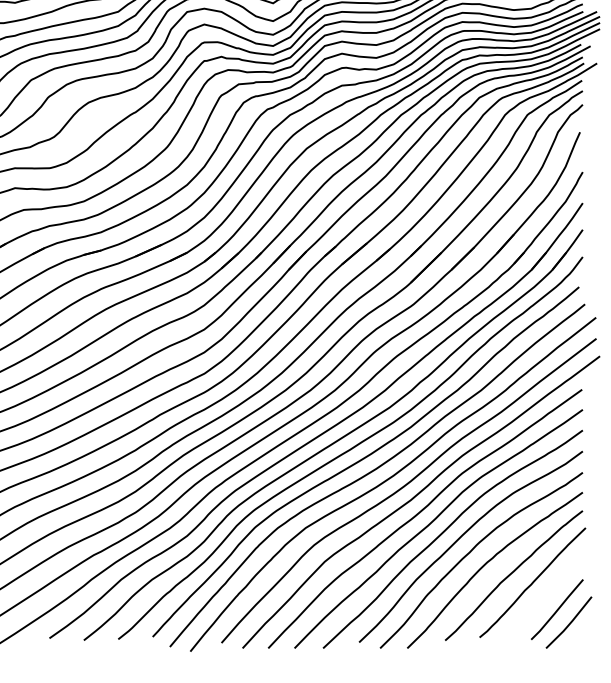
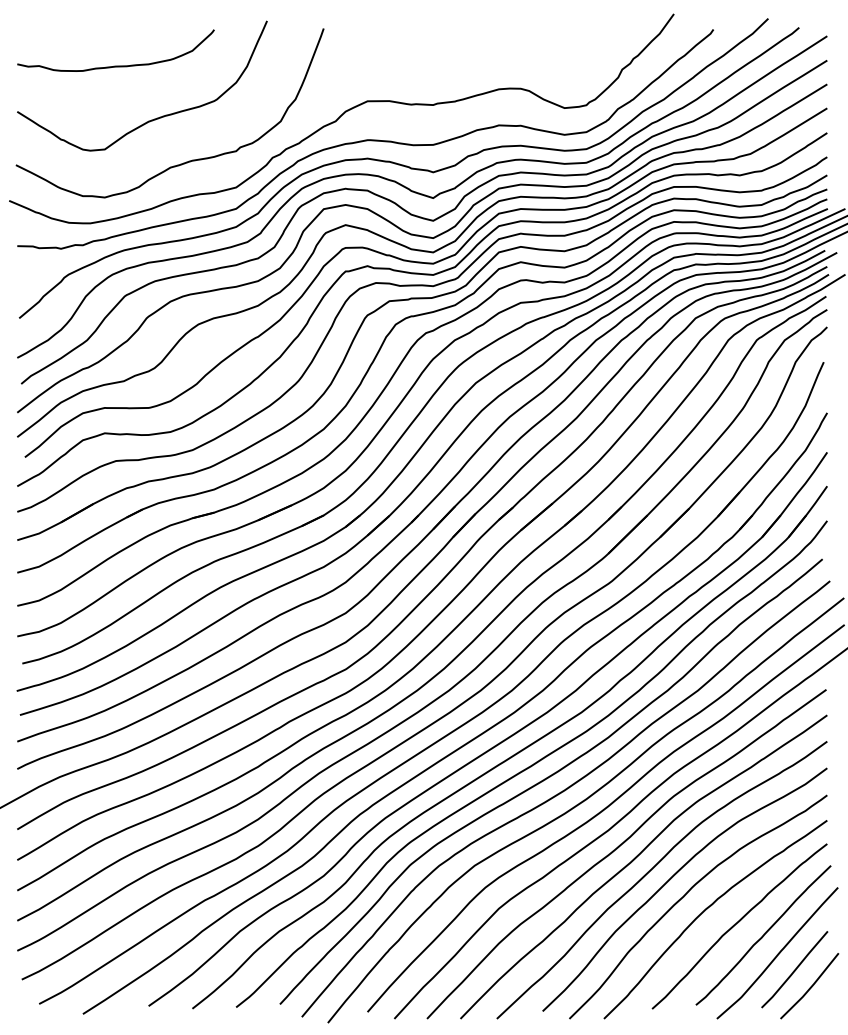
curve: (543, 596) -> (777, 953), added

